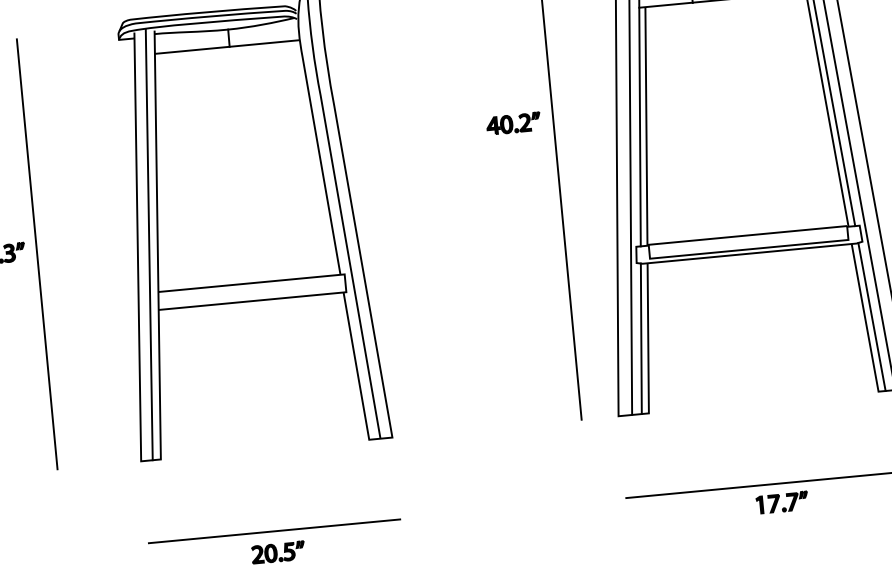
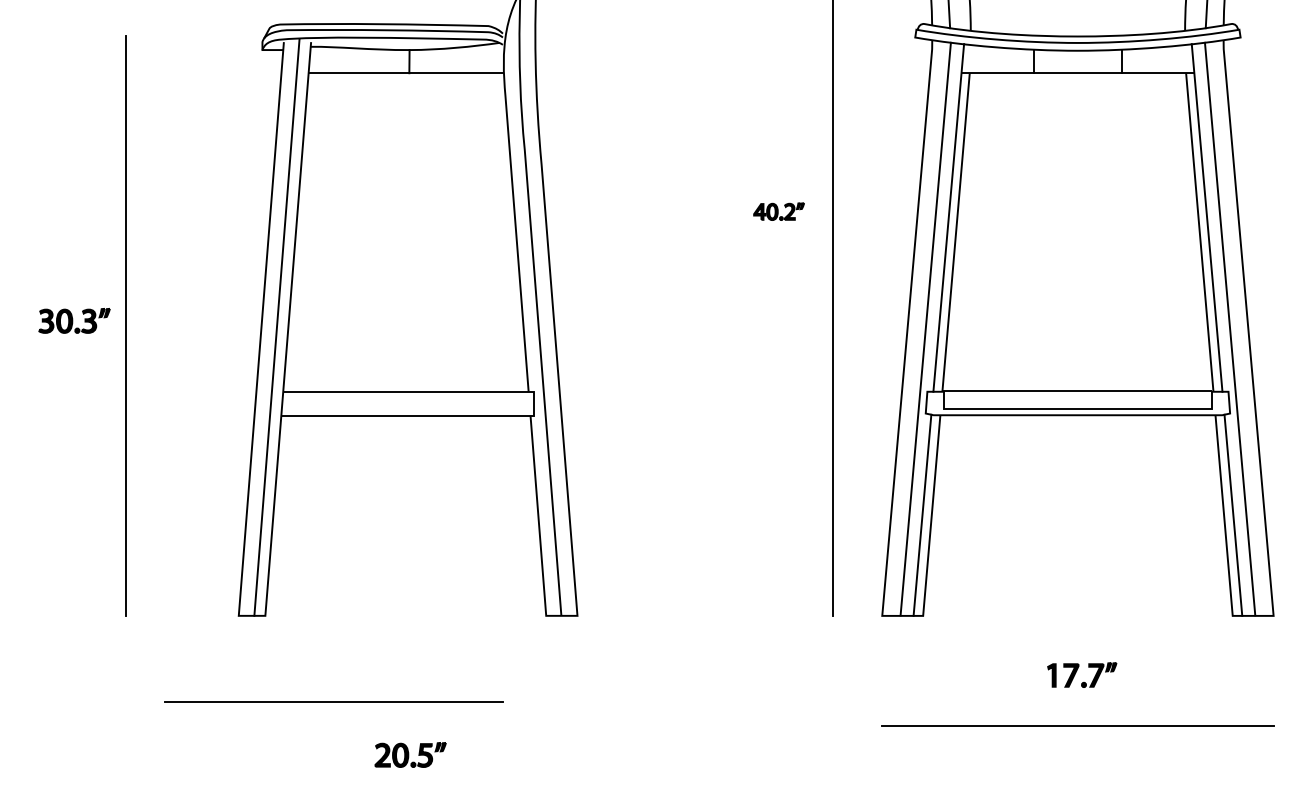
part: (513, 123) -> (778, 211), size x0.7
part: (778, 501) -> (1076, 673), moved
line: (274, 530) -> (333, 701), moved

